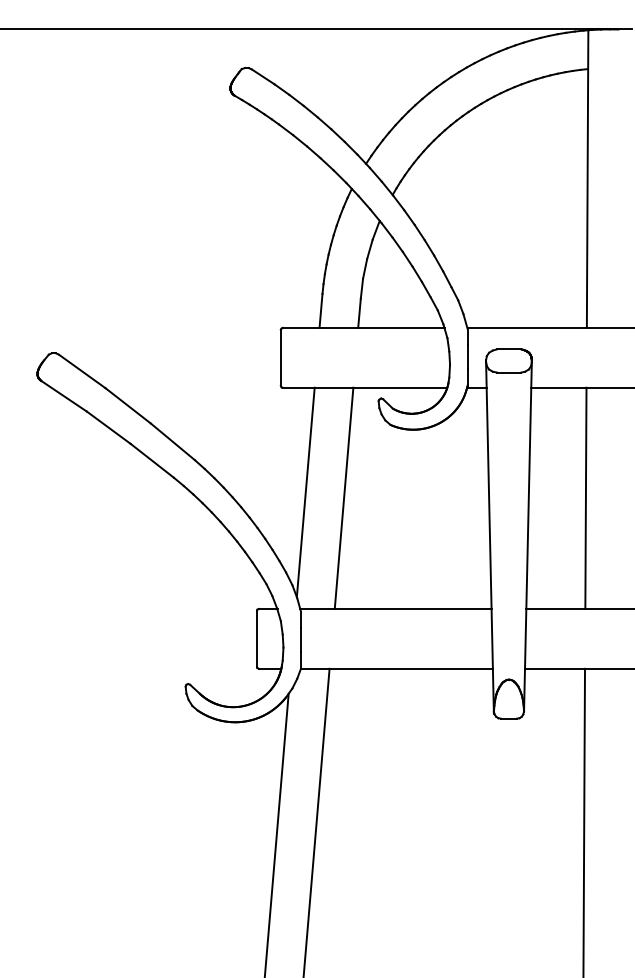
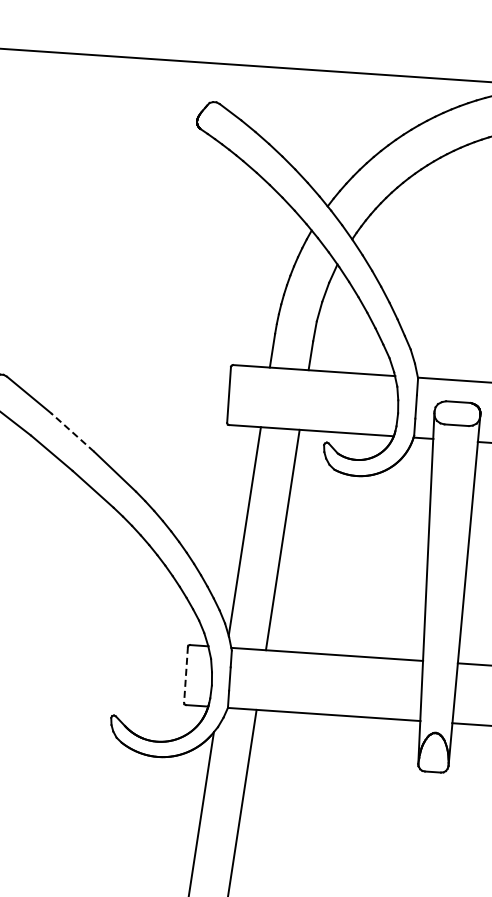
line: (128, 405) -> (73, 432), solid -> dashed
line: (257, 639) -> (186, 675), solid -> dashed

